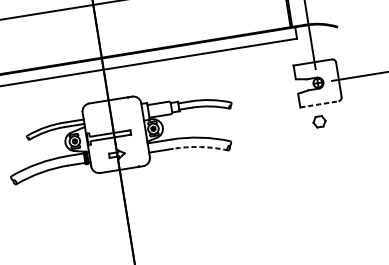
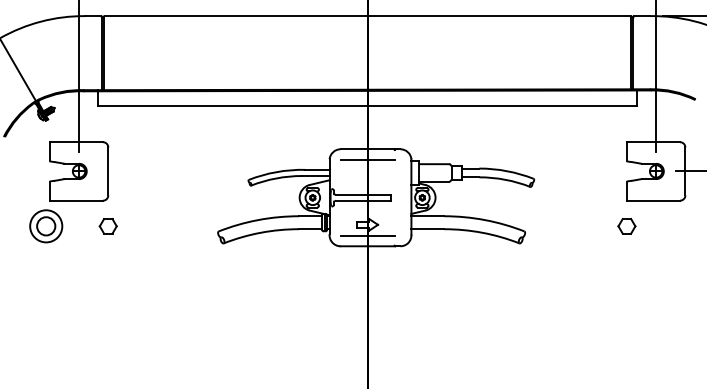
line: (319, 104) -> (653, 200), dashed -> solid
line: (109, 107) -> (367, 159), added
part: (319, 121) -> (626, 226), moved
arc: (200, 146) -> (482, 232), dashed -> solid
line: (118, 162) -> (367, 236), added

